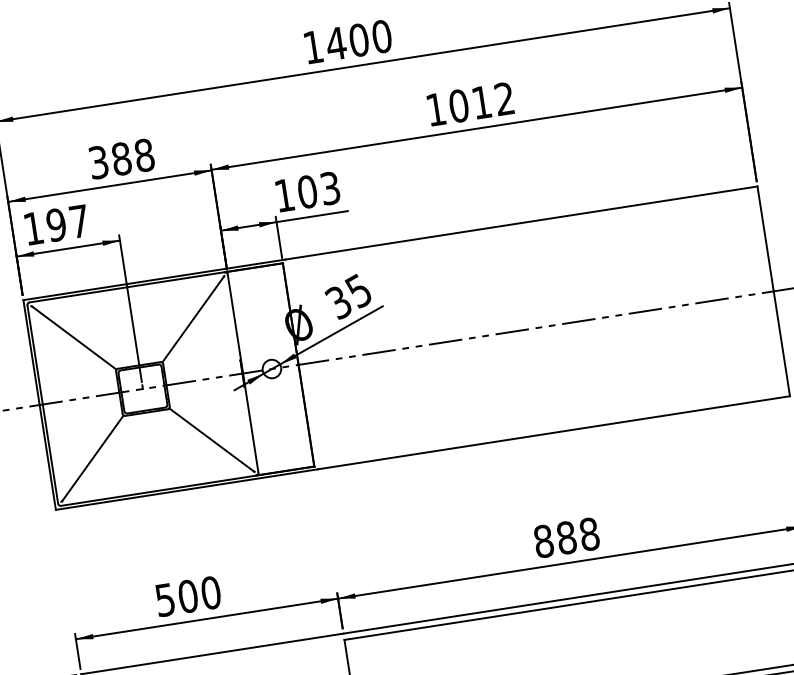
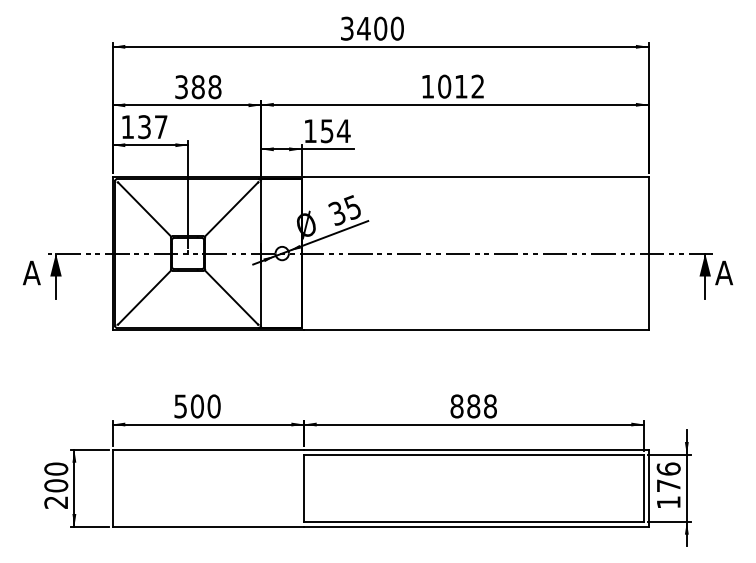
text: (313, 46) -> (347, 28), 1400 -> 3400
text: (319, 190) -> (335, 131), 103 -> 154
text: (56, 224) -> (144, 126), 197 -> 137

